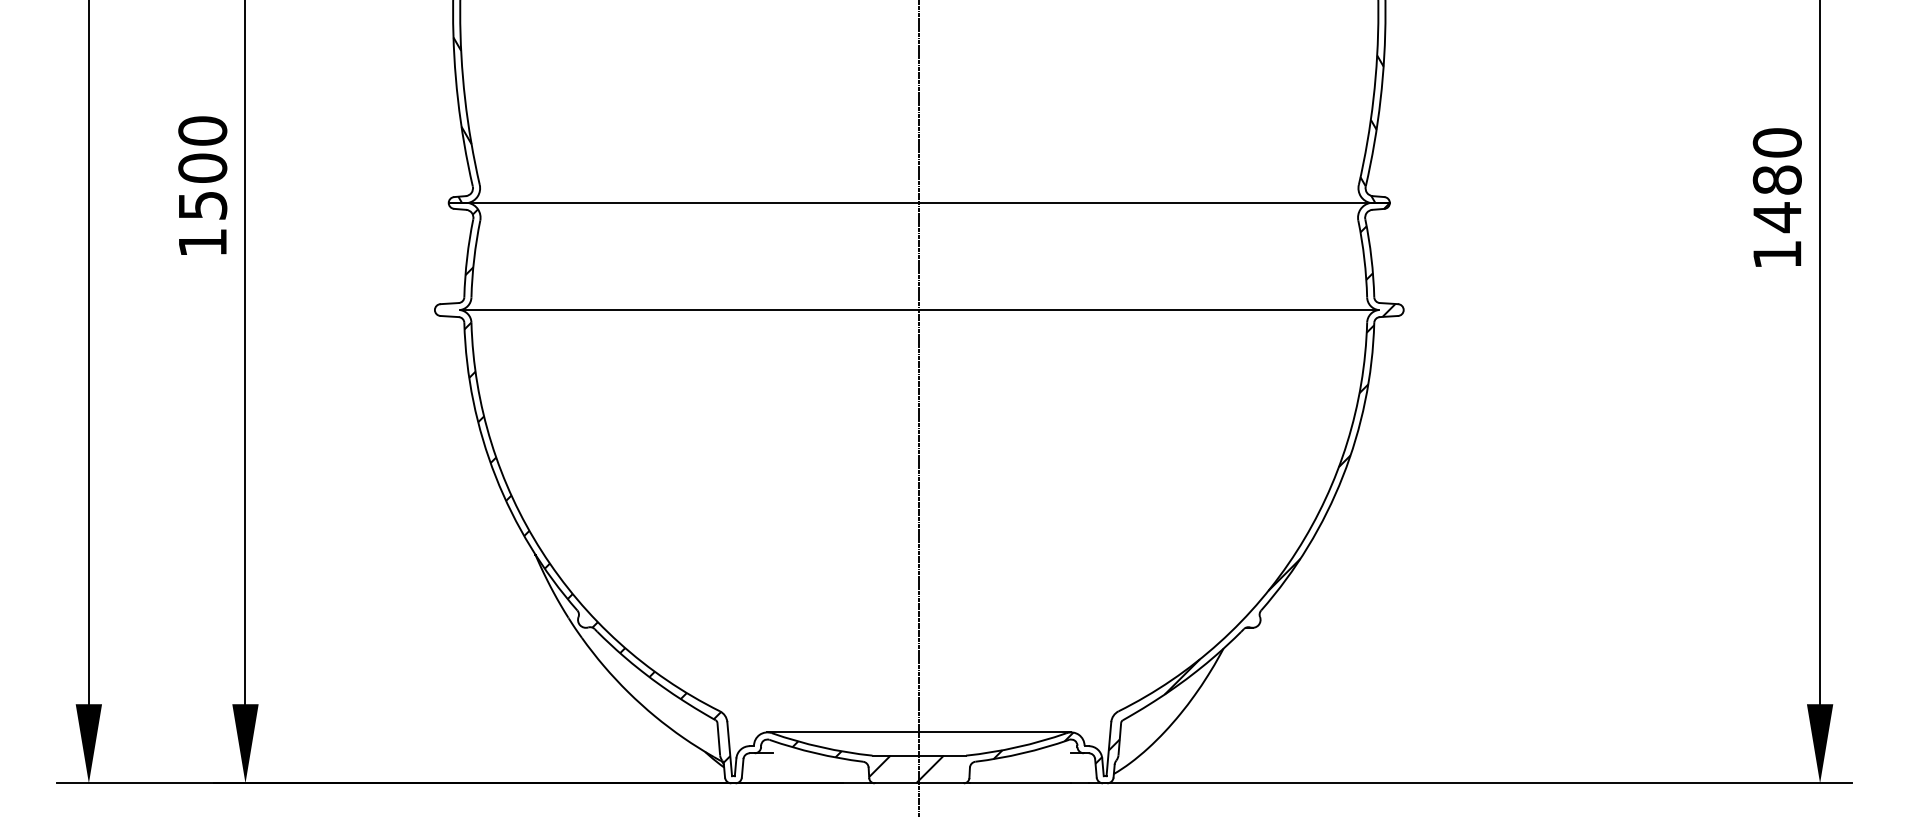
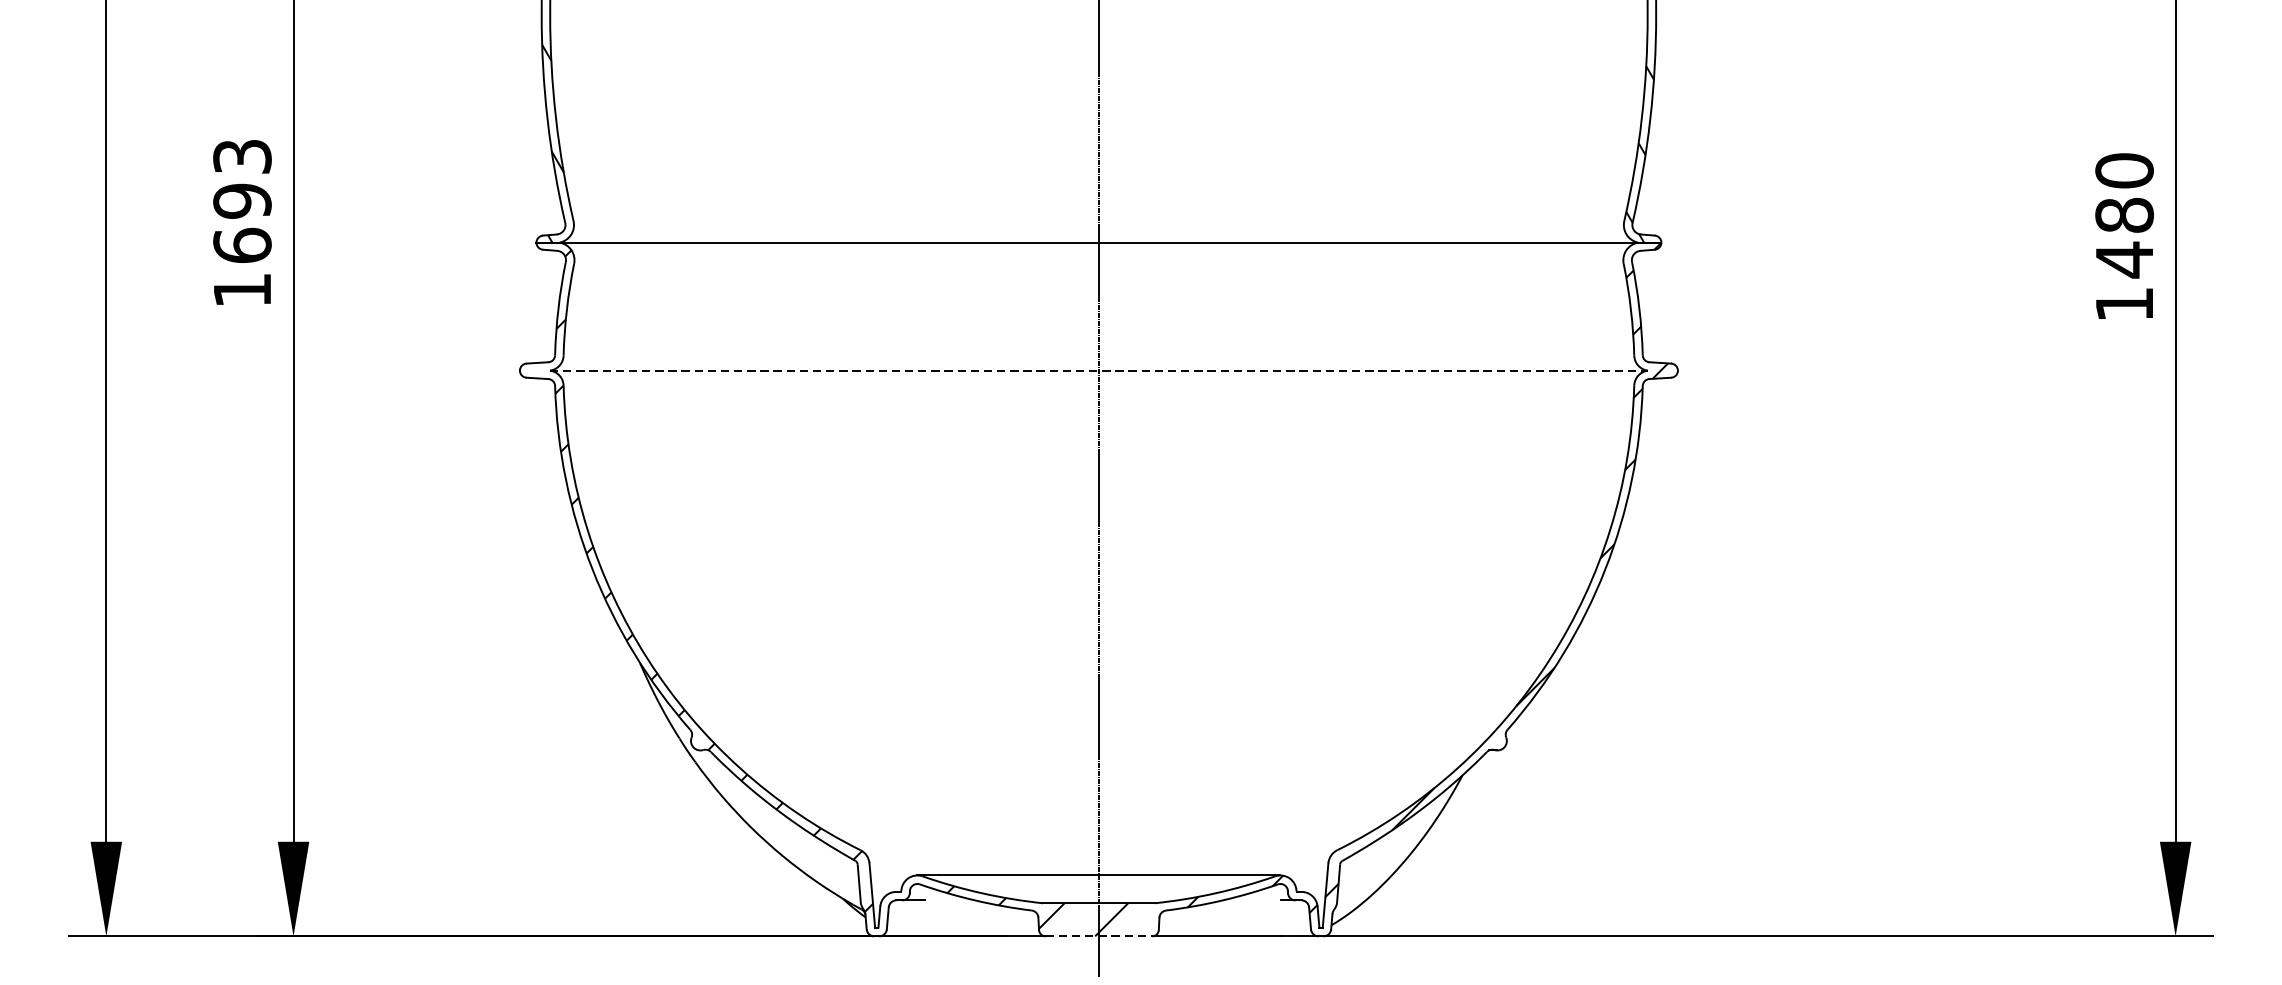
text: (202, 167) -> (242, 200), 1500 -> 1693
line: (919, 310) -> (1099, 371), solid -> dashed
line: (919, 783) -> (1099, 936), solid -> dashed

